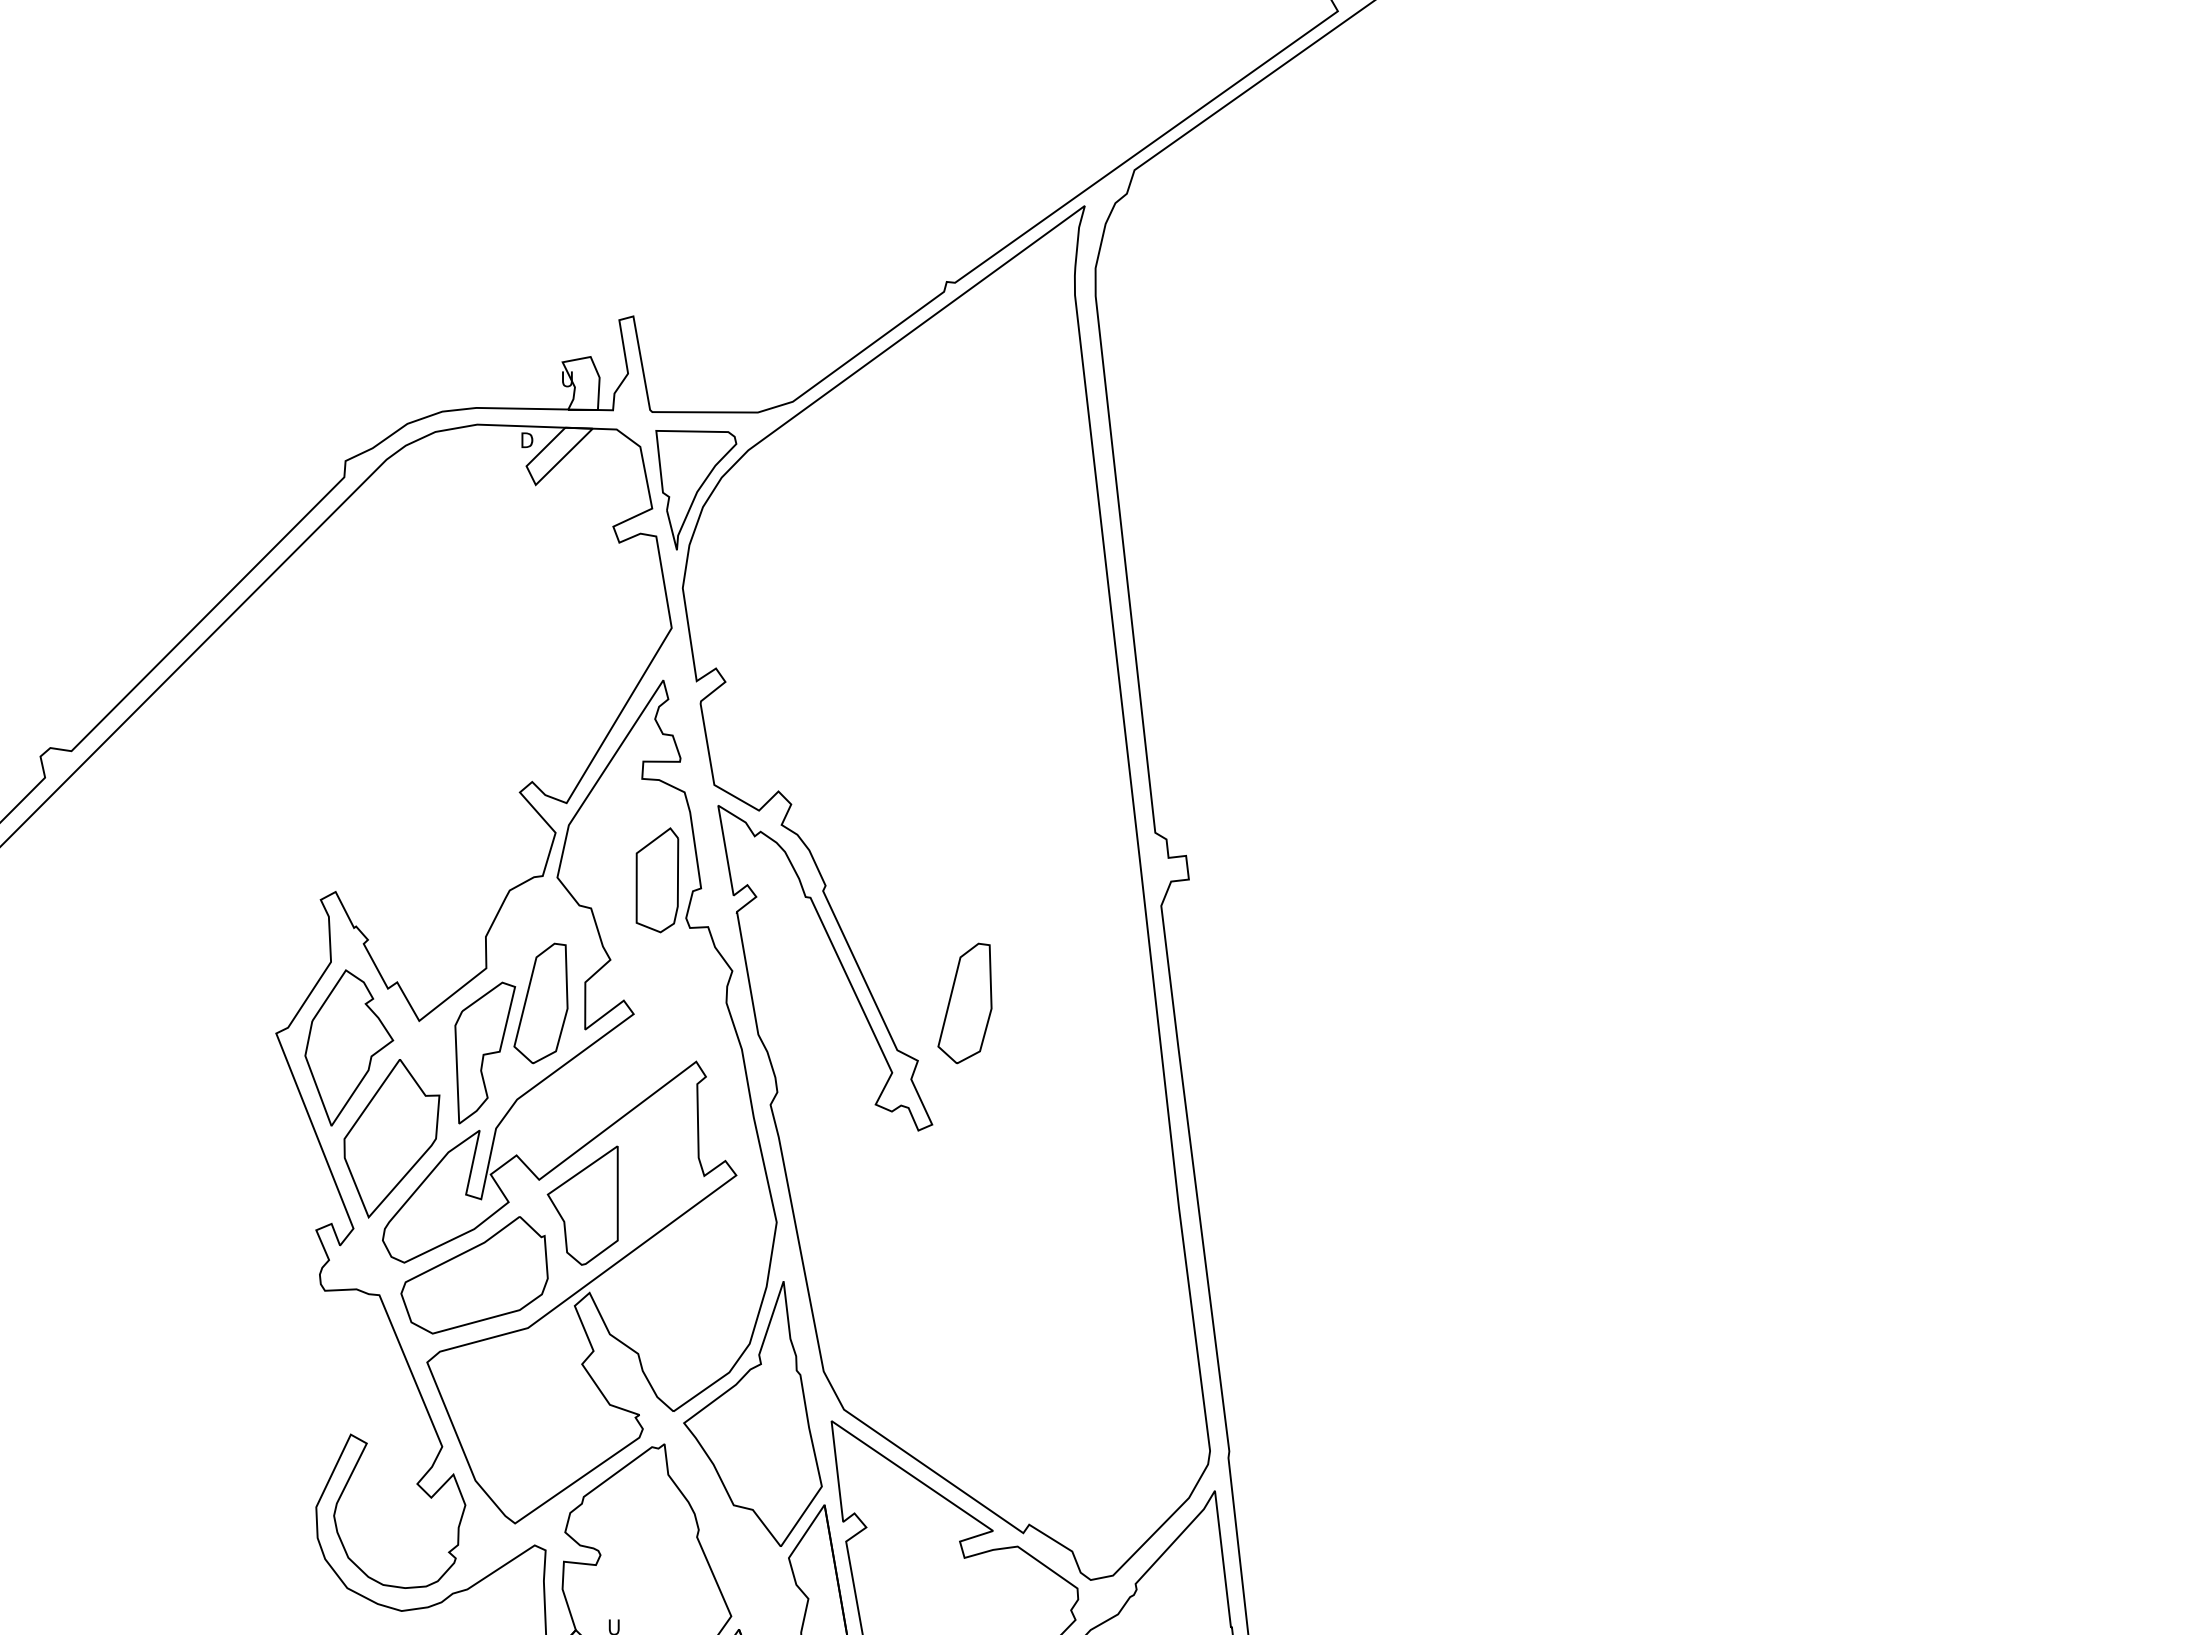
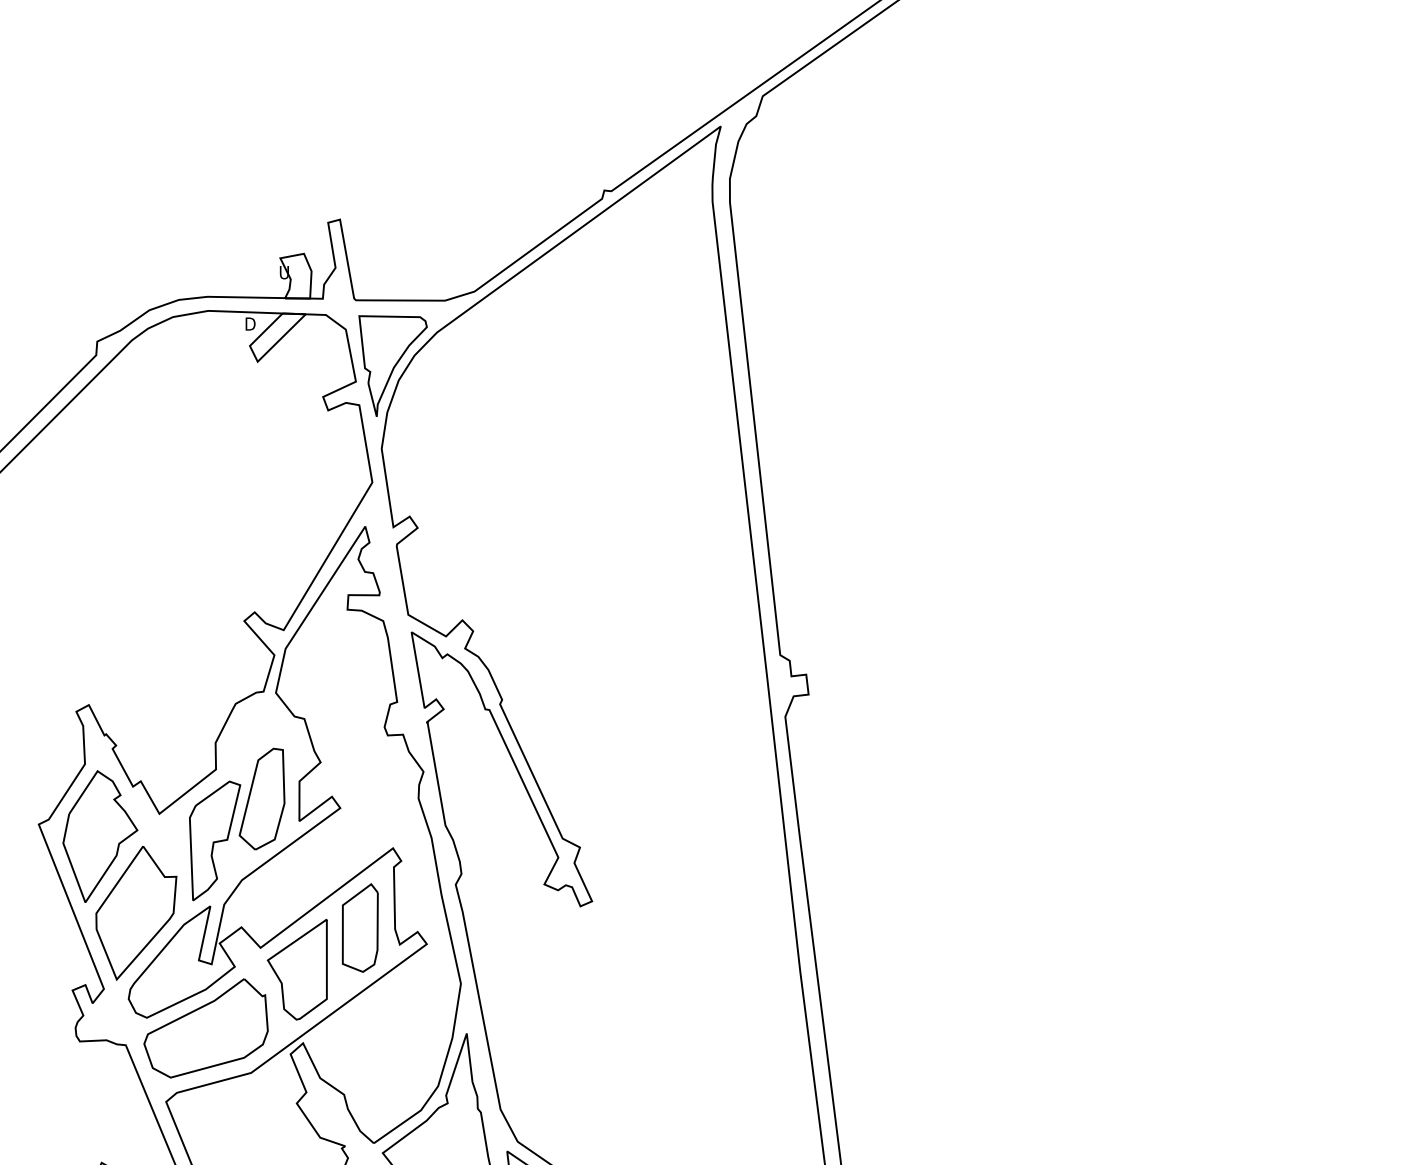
part: (657, 880) -> (360, 928), moved
part: (964, 1003) -> (619, 799), removed

